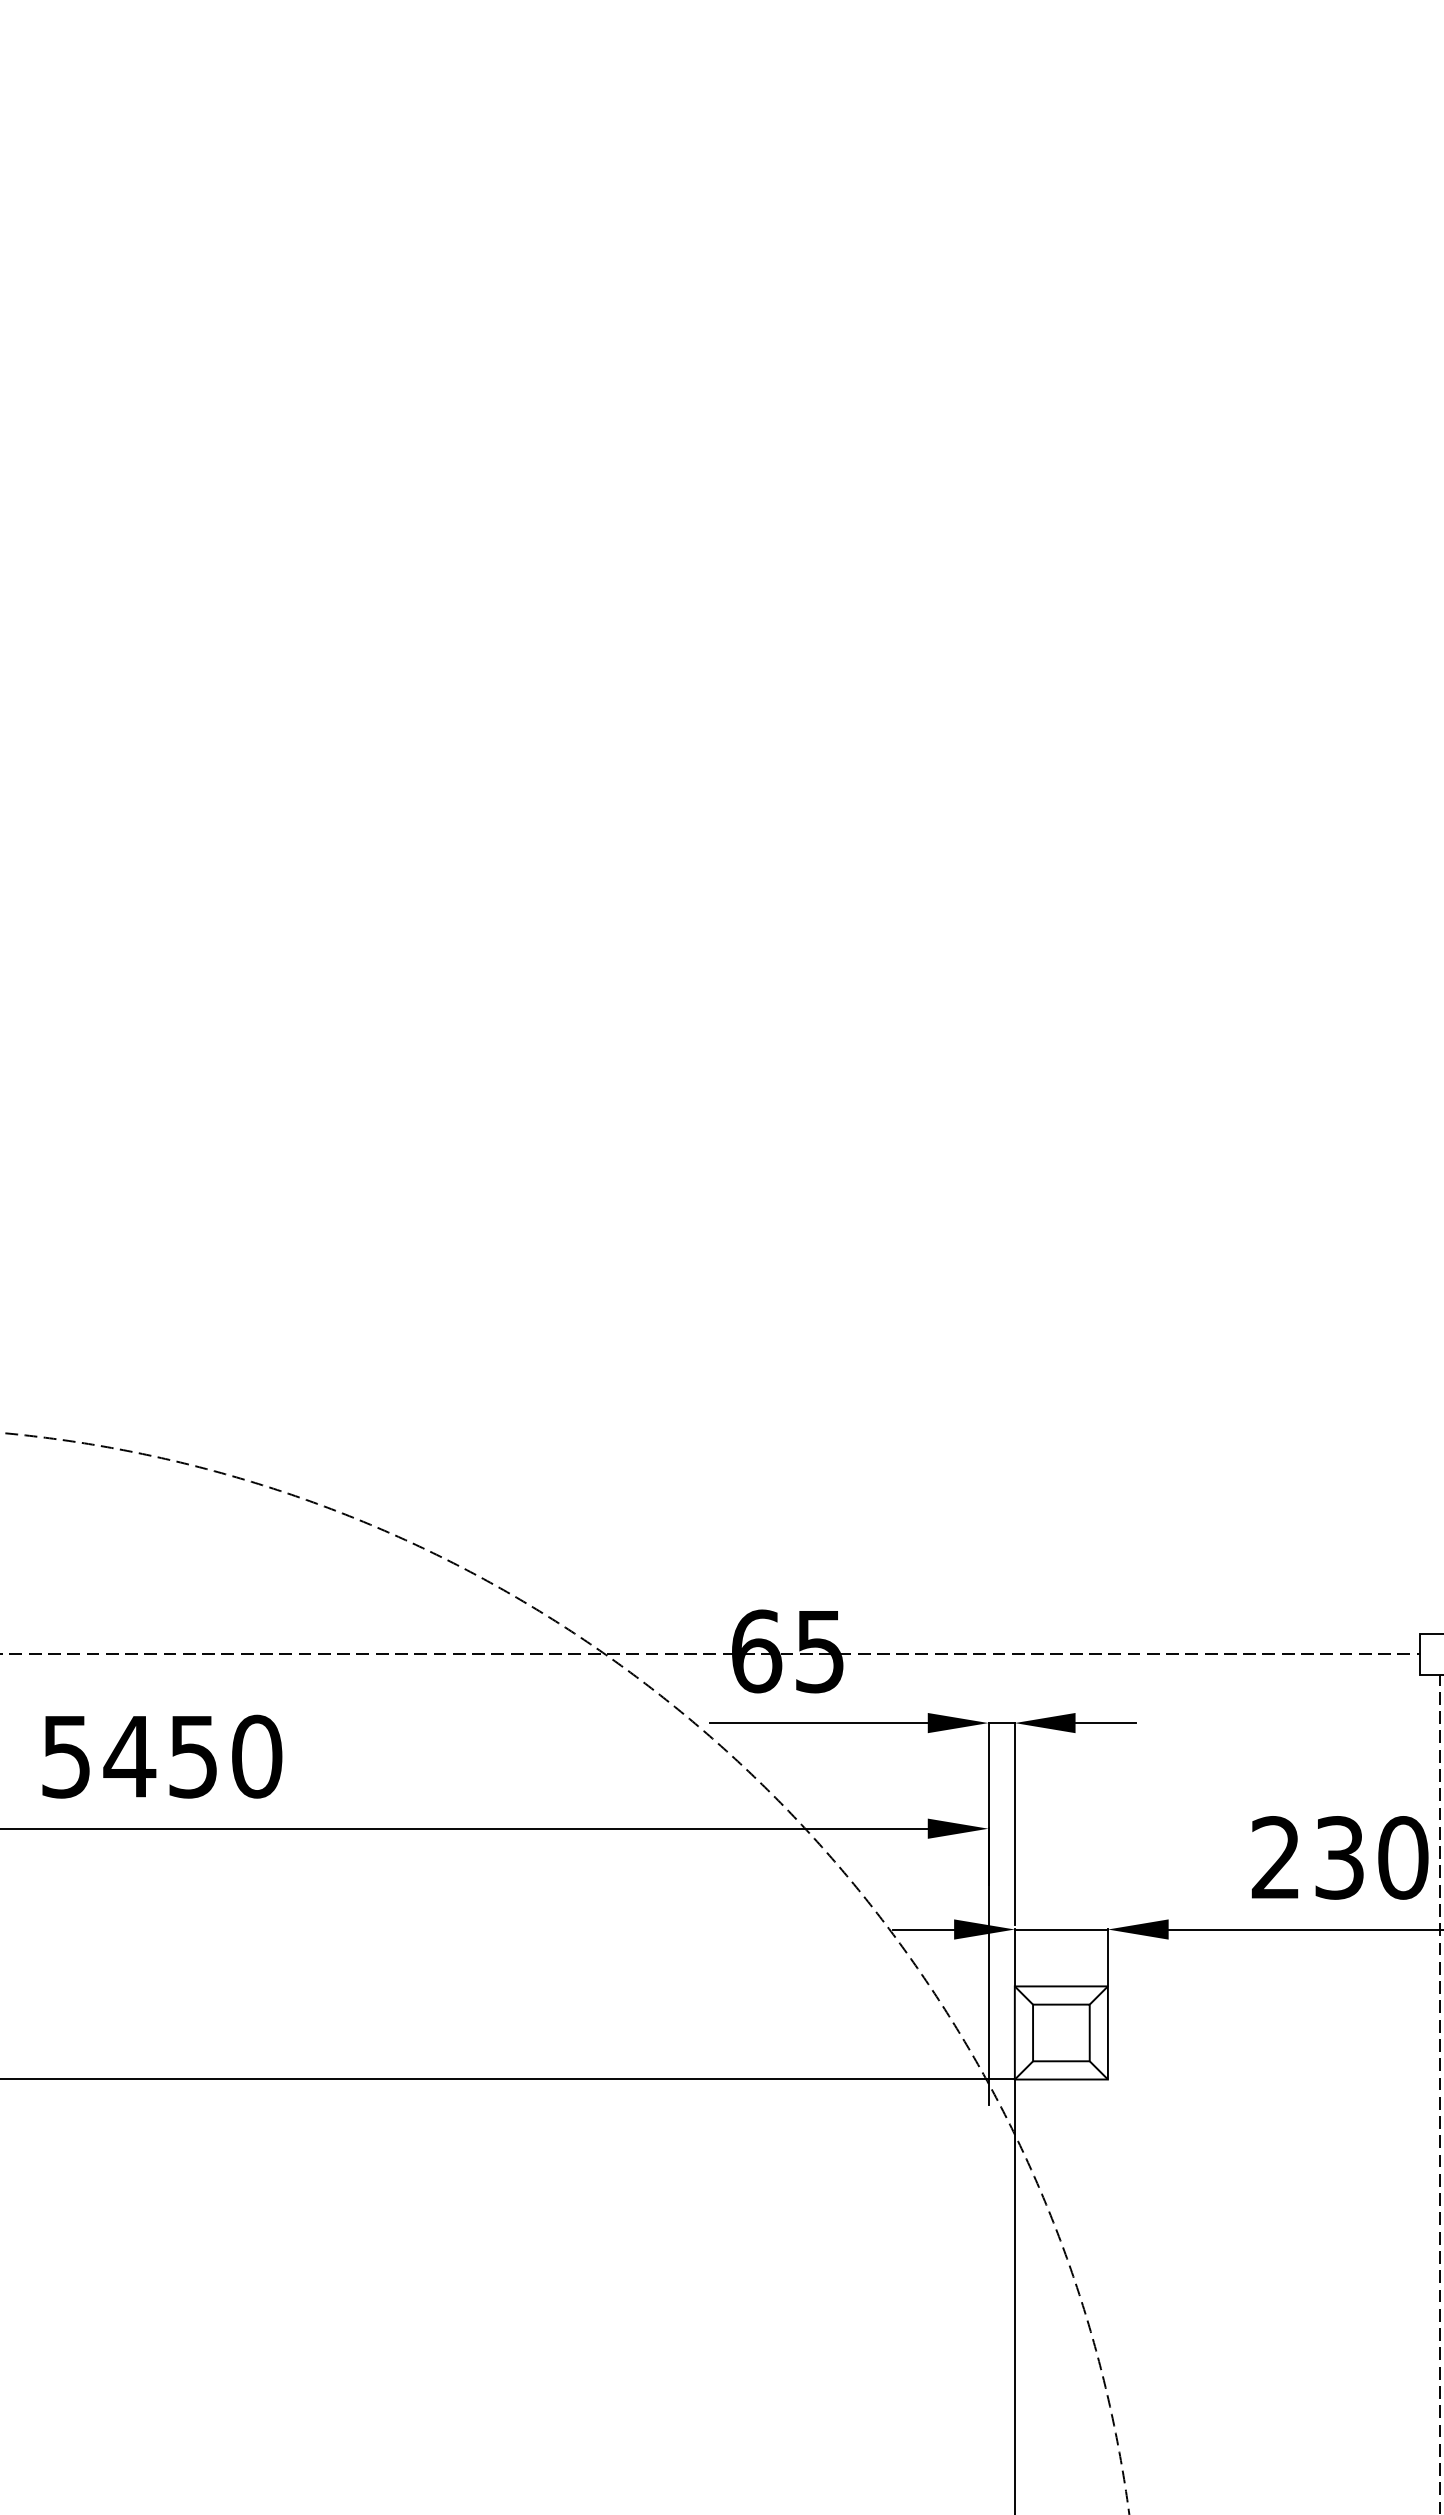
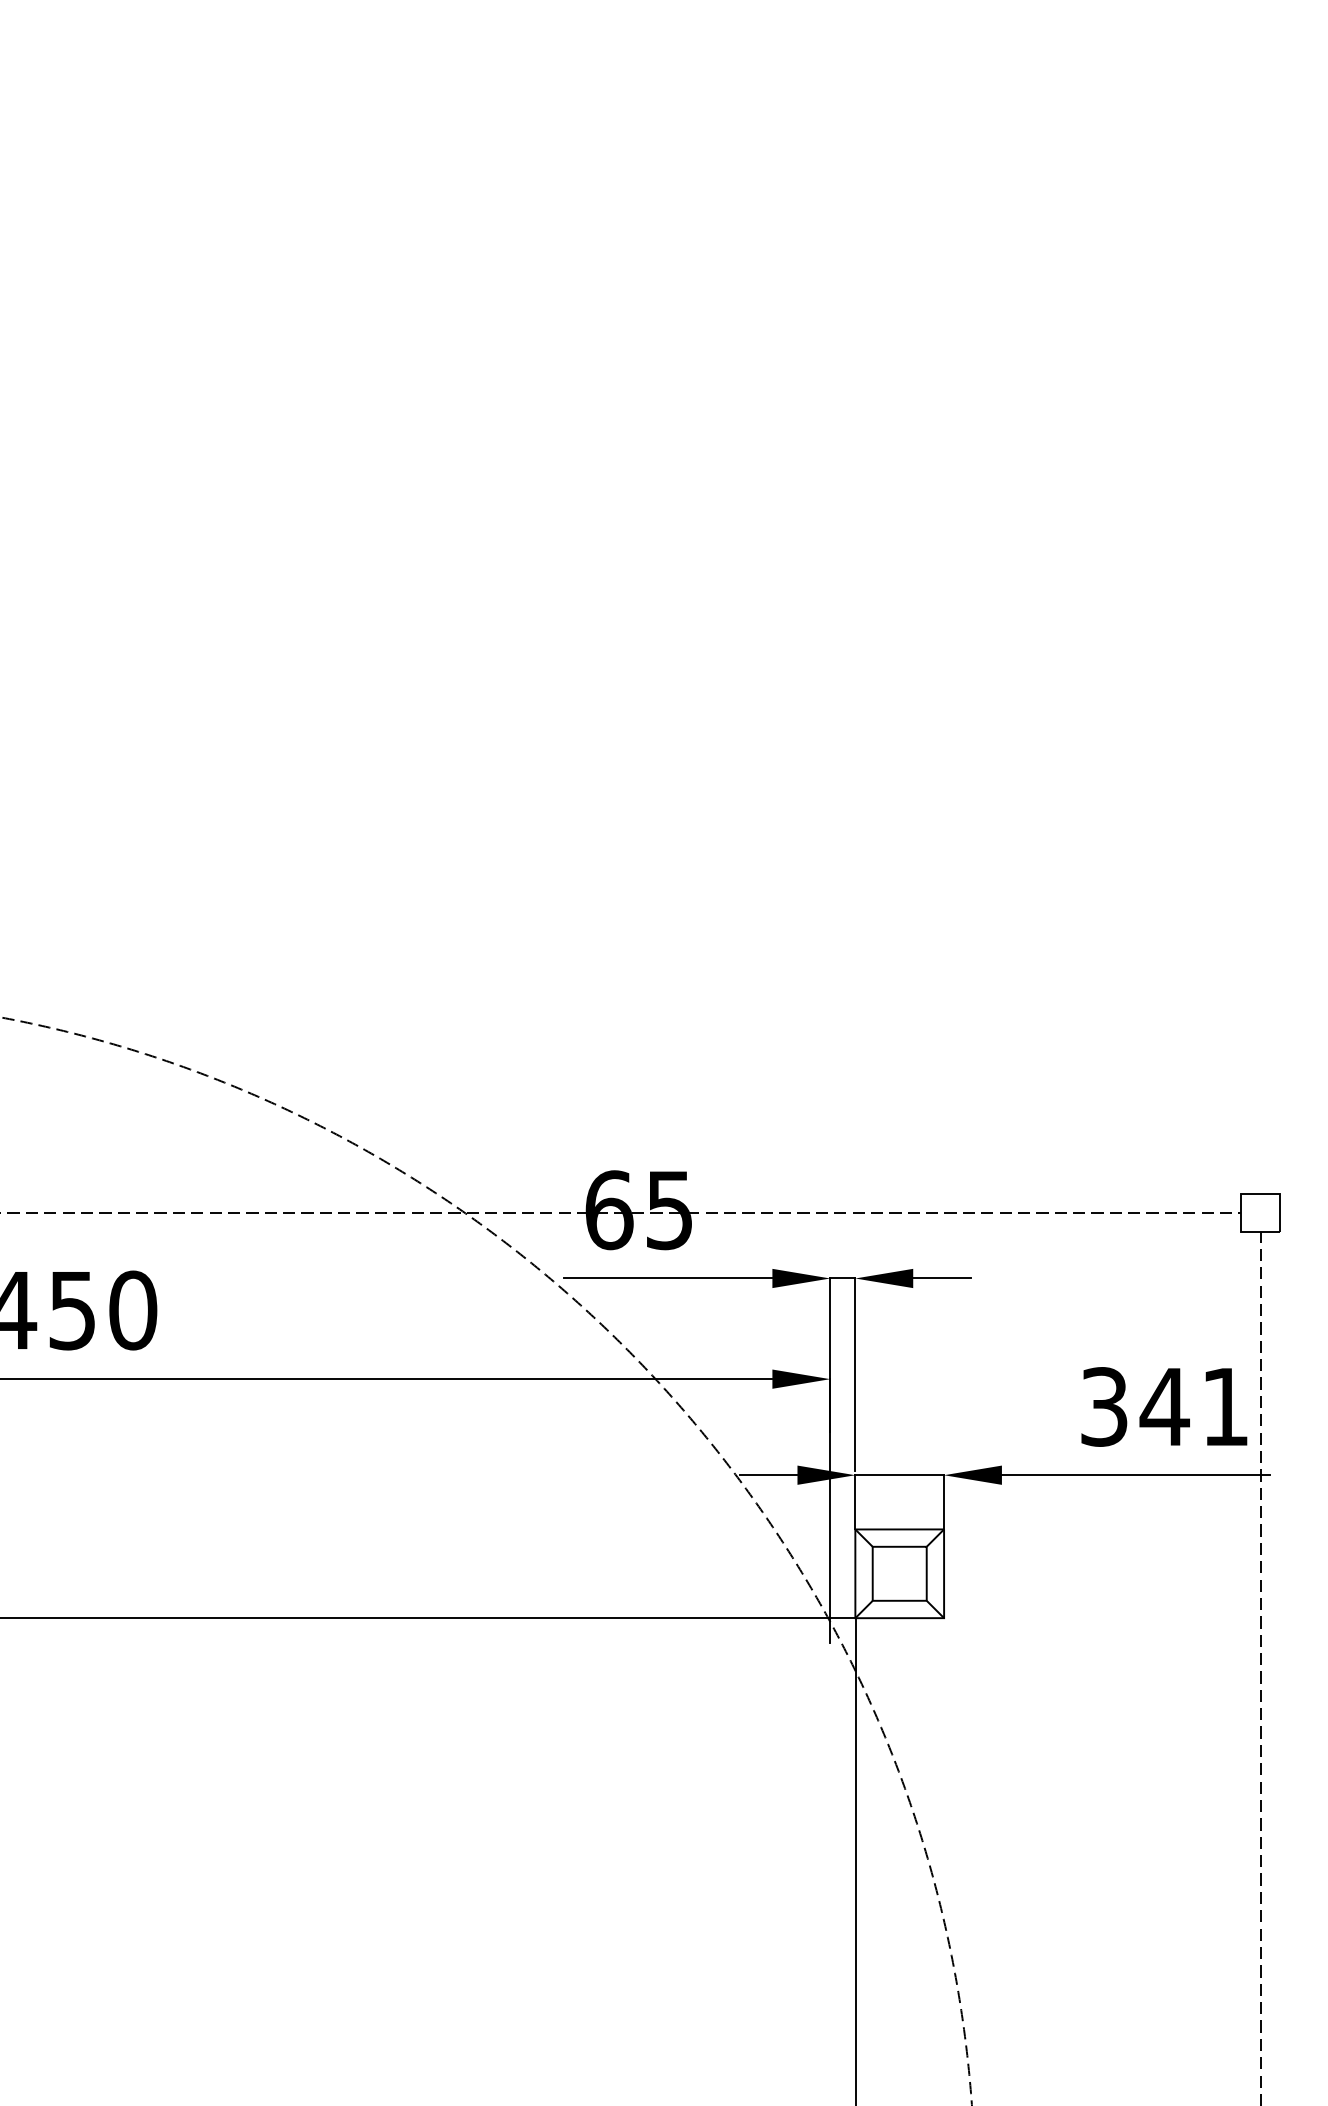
text: (1339, 1857) -> (1164, 1406), 230 -> 341

